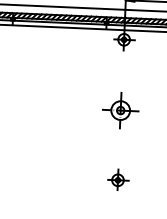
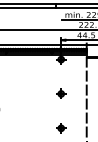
part: (121, 109) -> (61, 93), size x0.62

